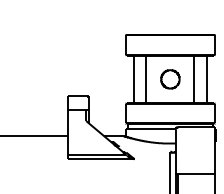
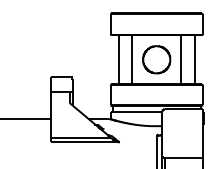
part: (170, 79) -> (156, 59), size x1.43

